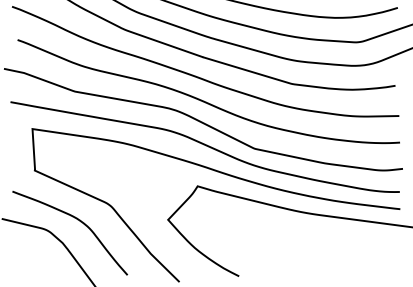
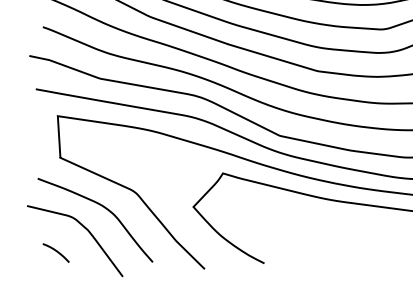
curve: (30, 264) -> (55, 251), added

